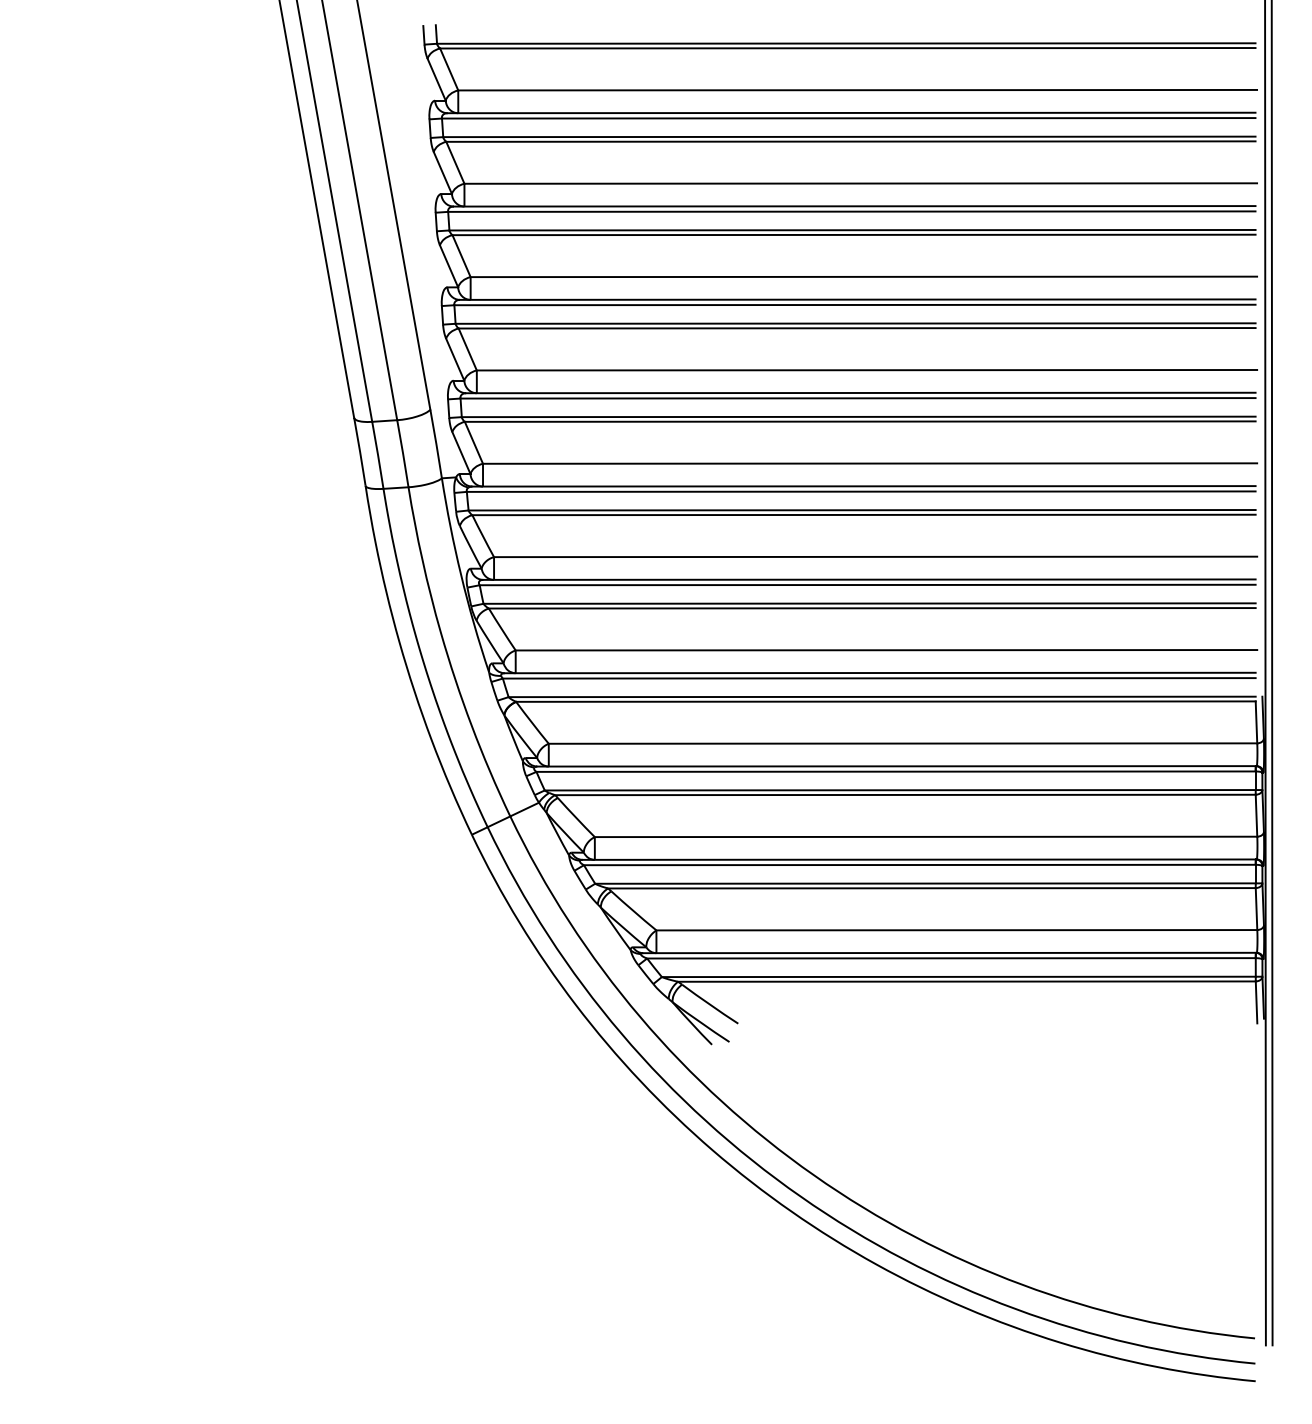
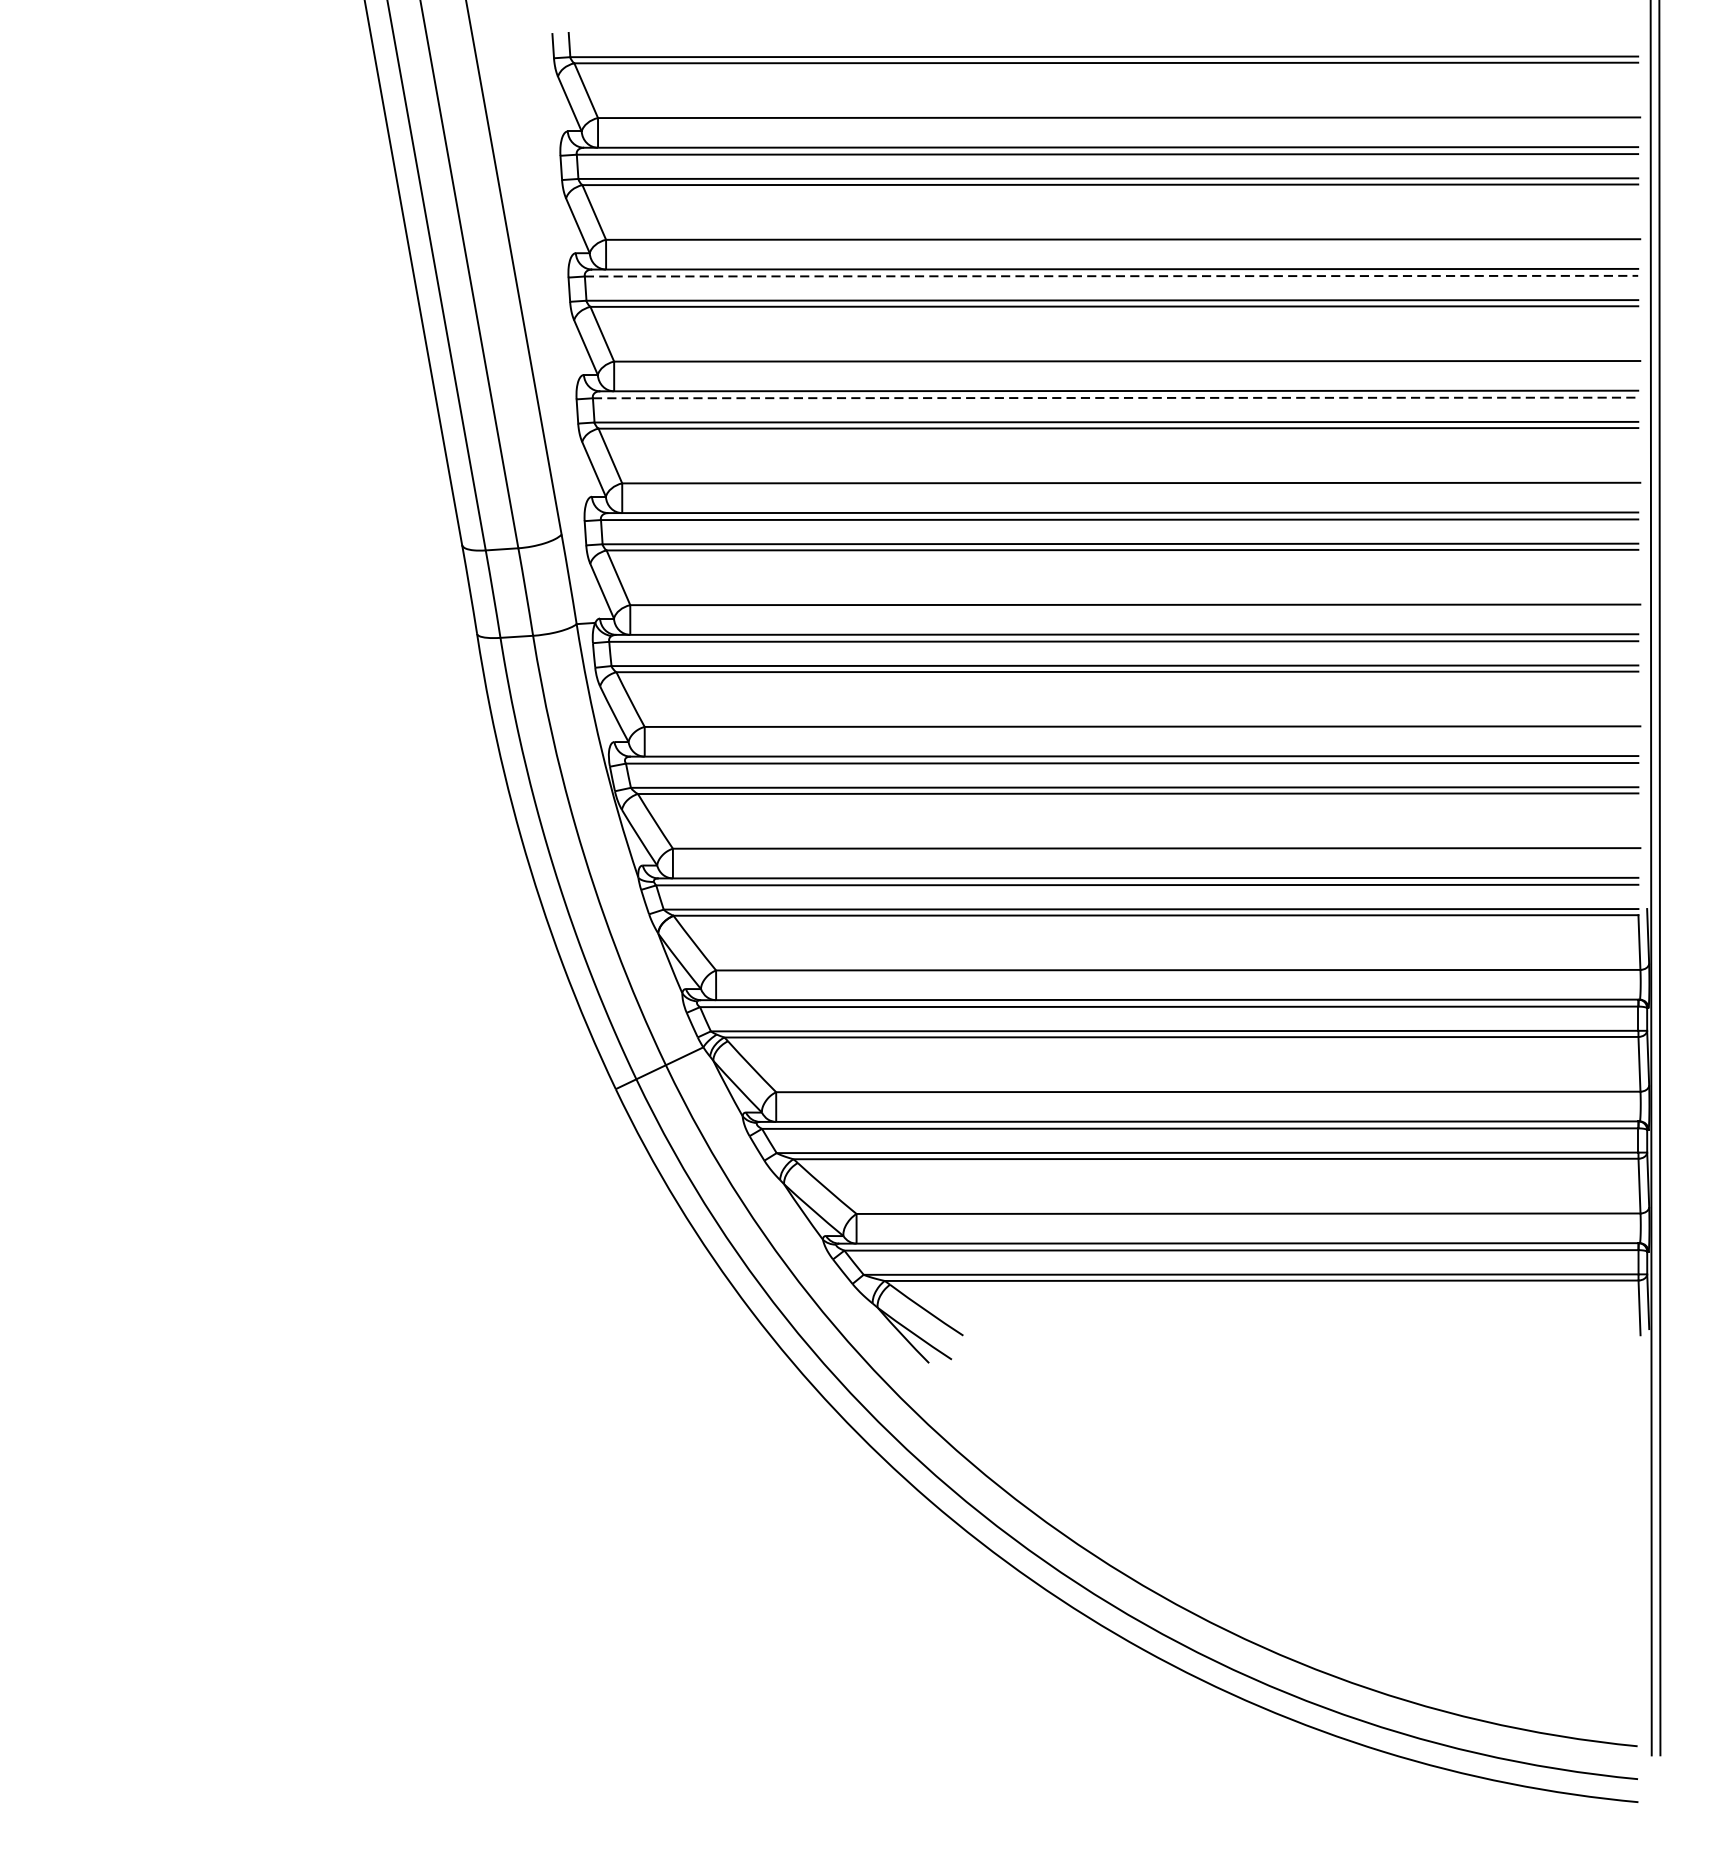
line: (851, 211) -> (1111, 275), solid -> dashed
line: (854, 304) -> (1114, 397), solid -> dashed

